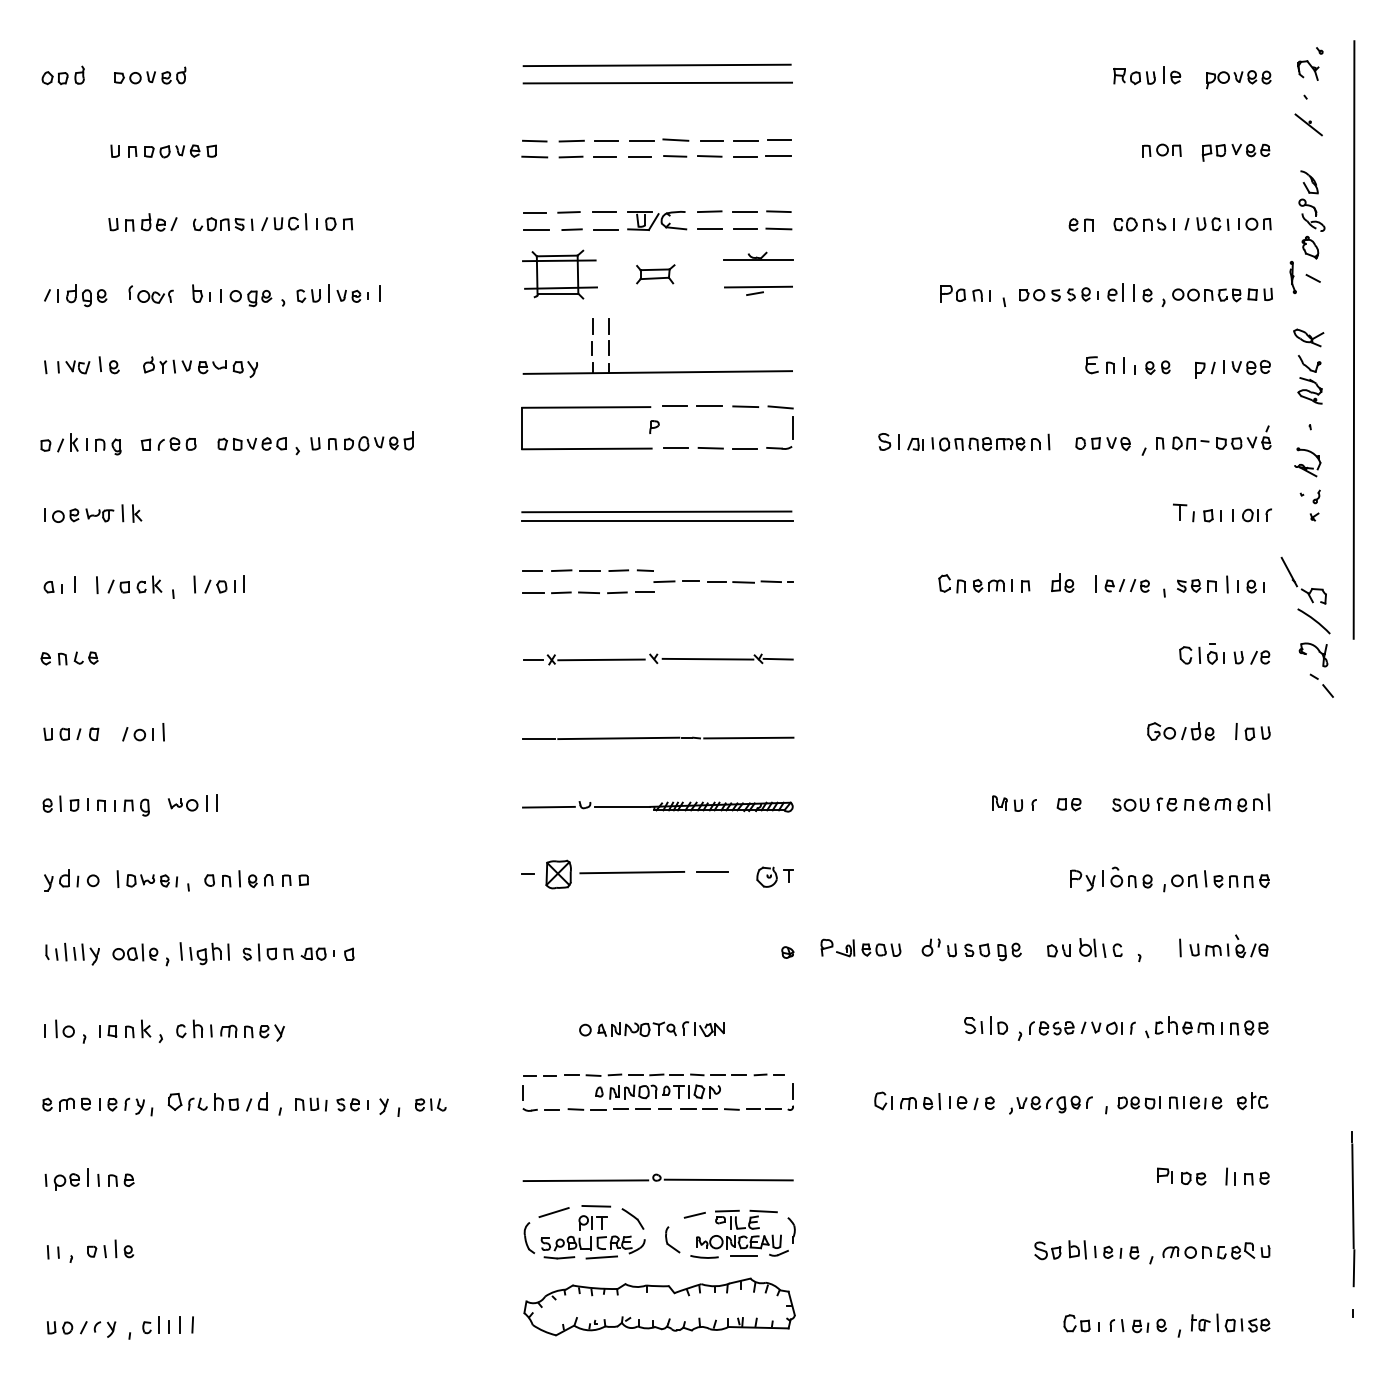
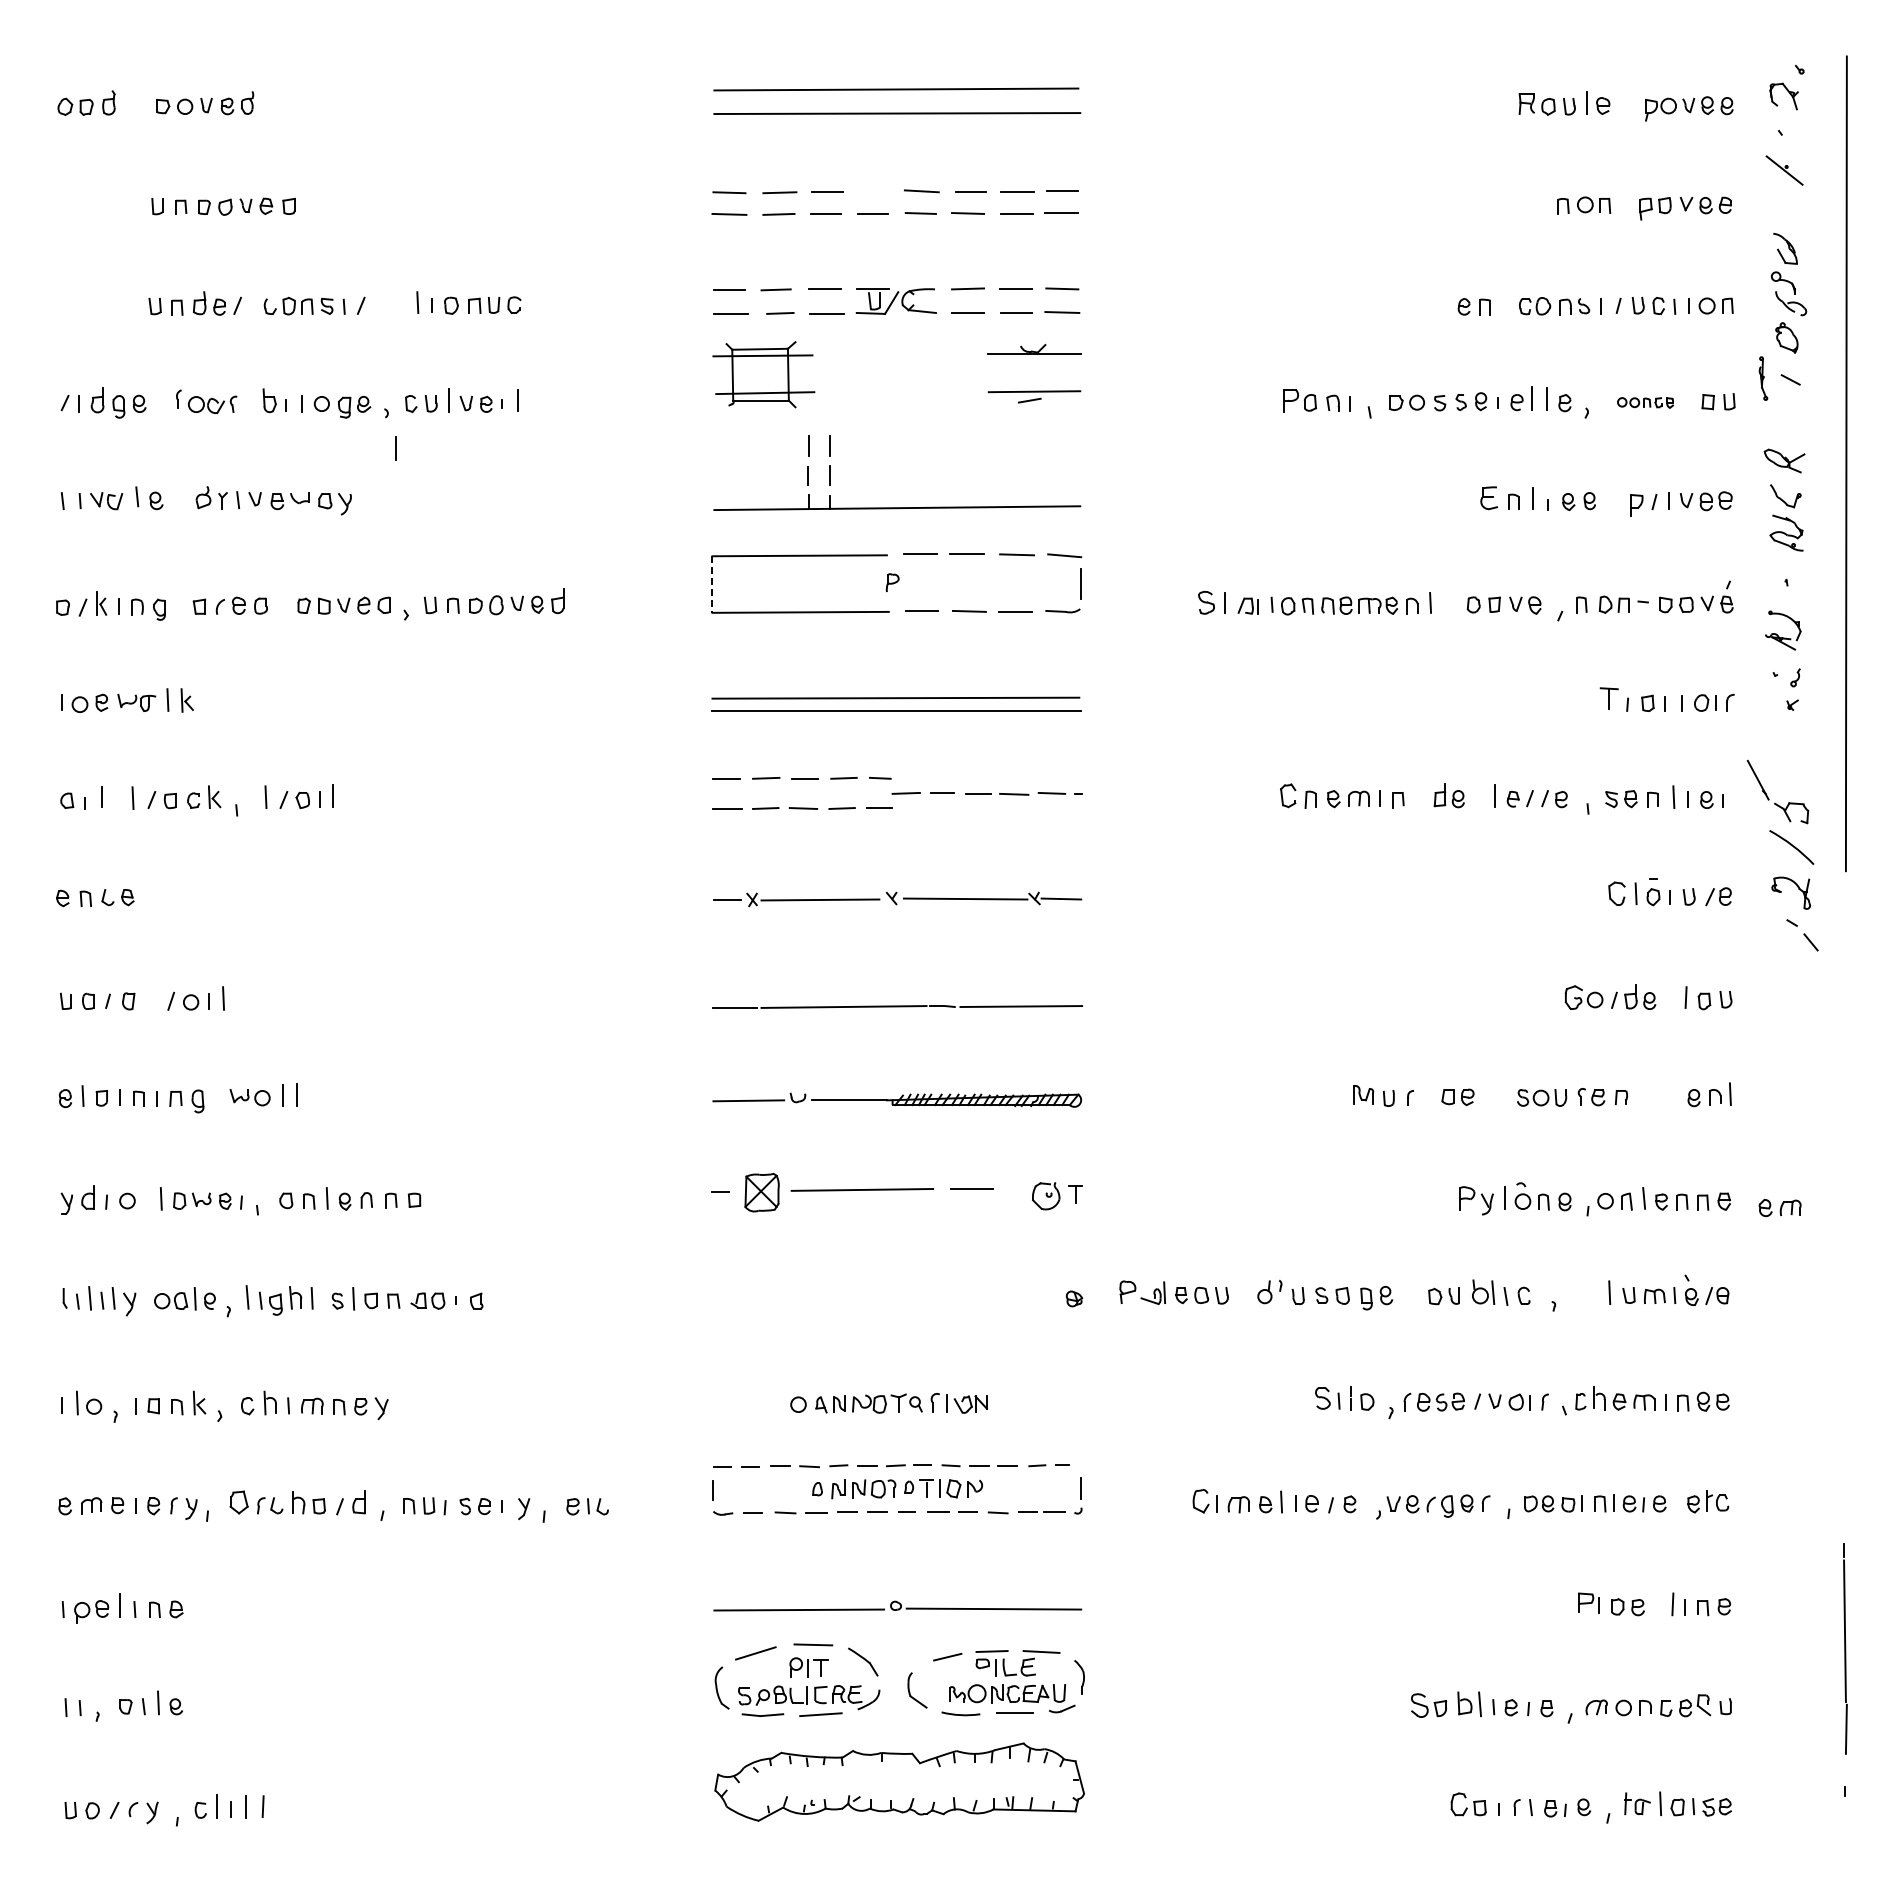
line: (641, 140) -> (874, 192), removed
part: (286, 223) -> (504, 304), moved
part: (655, 274) -> (894, 374), removed
part: (1206, 295) -> (1645, 402), size x0.6
line: (289, 328) -> (395, 448), added
line: (522, 429) -> (712, 585), solid -> dashed
part: (1214, 804) -> (1779, 1208), moved

